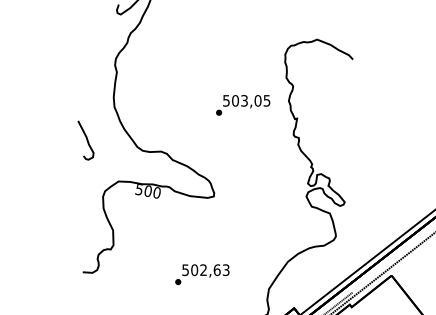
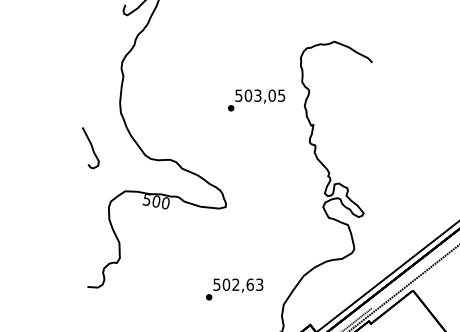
text: (243, 105) -> (256, 100), moved
text: (202, 274) -> (234, 289), moved

